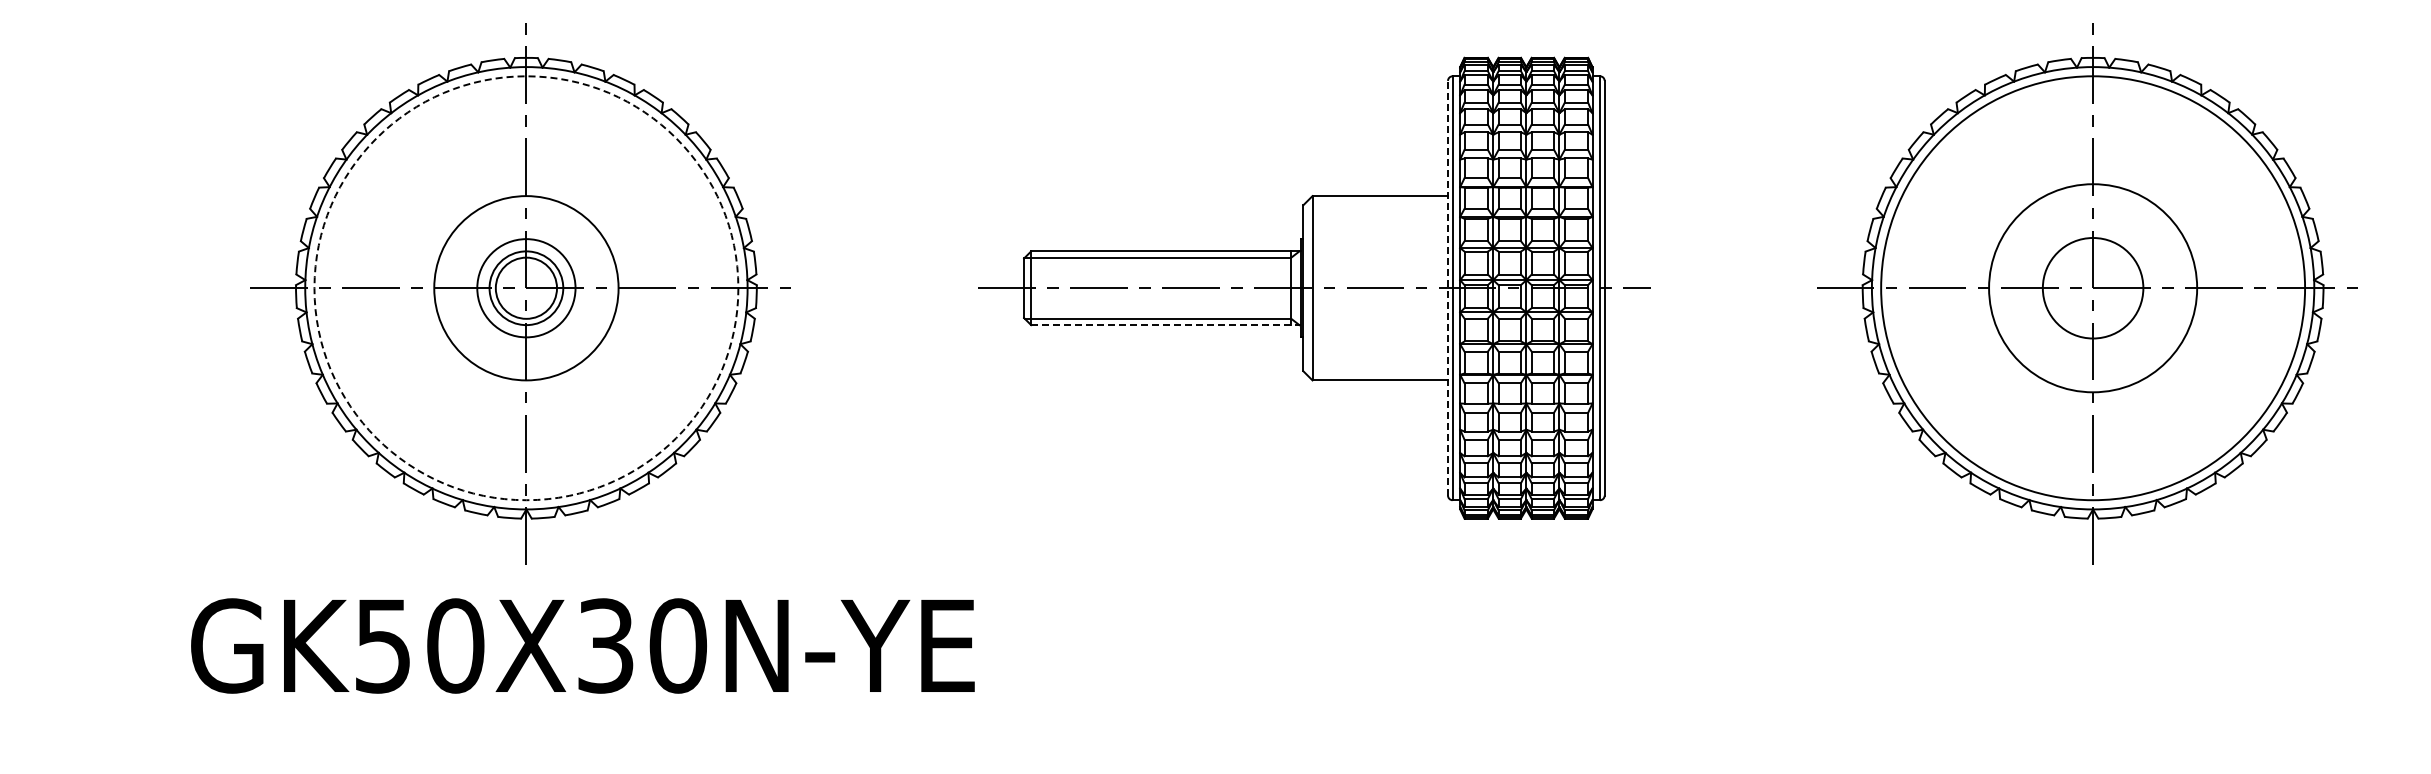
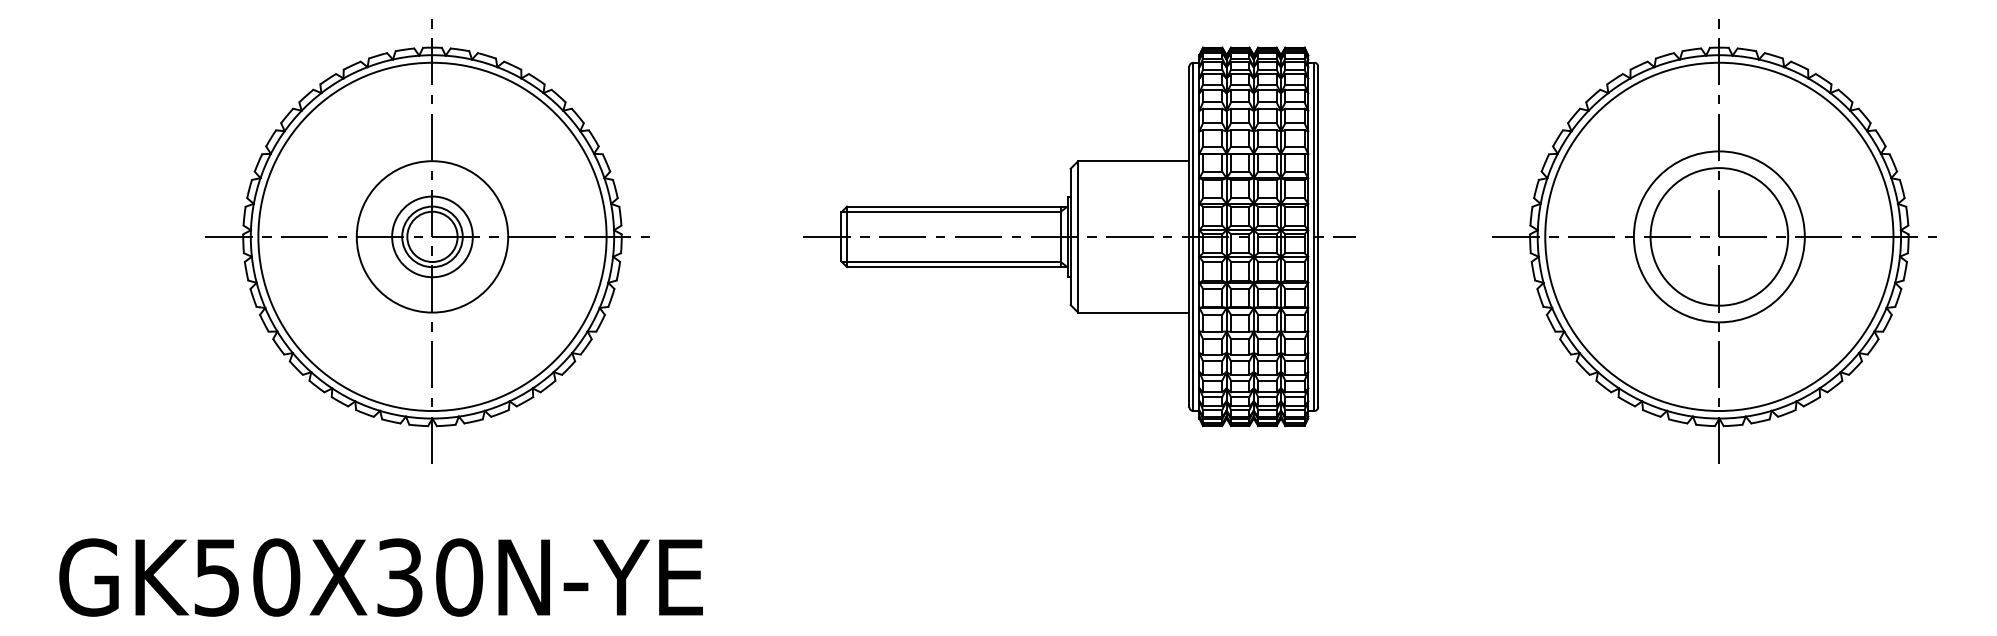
line: (1448, 287) -> (1189, 236), dashed -> solid
circle: (526, 288) -> (432, 237), dashed -> solid
circle: (2092, 288) -> (1718, 237), size x1.67
line: (1165, 325) -> (957, 267), dashed -> solid
text: (582, 645) -> (380, 577), moved

